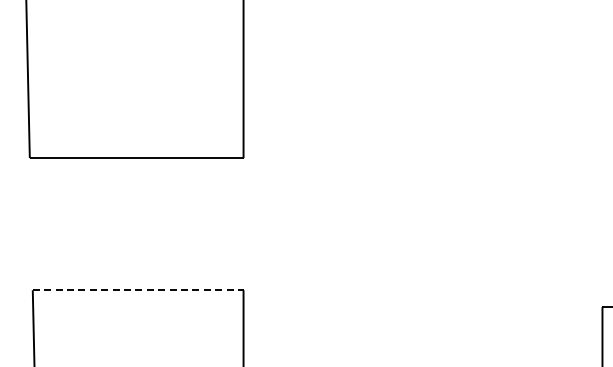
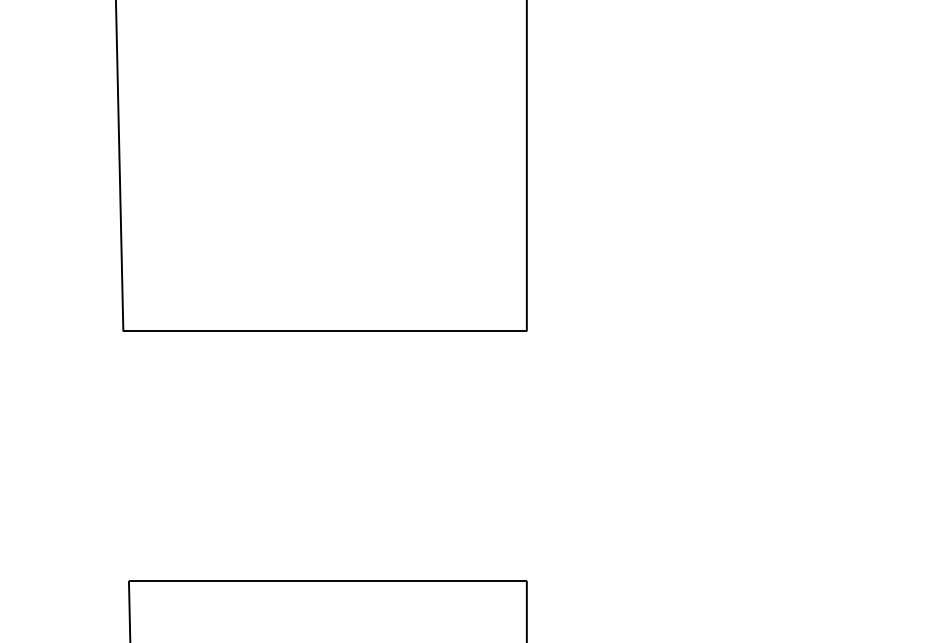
line: (138, 290) -> (328, 581), dashed -> solid

